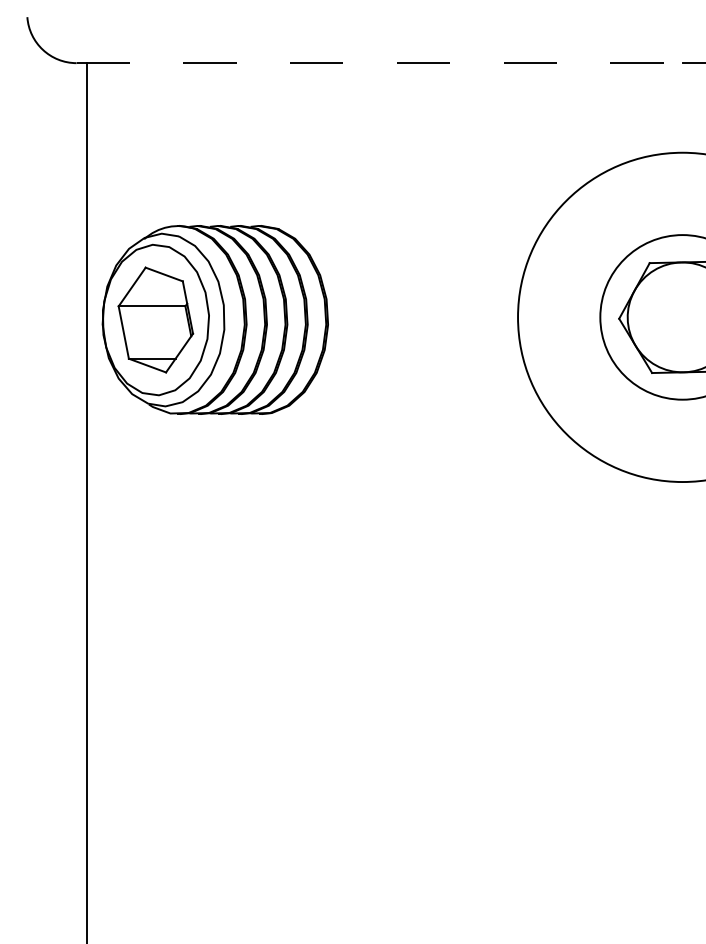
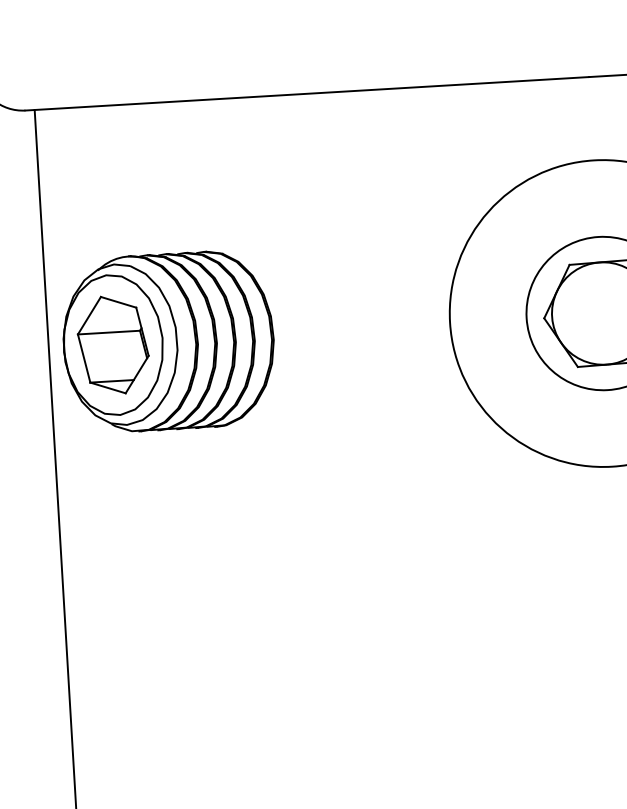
line: (379, 63) -> (307, 94), dashed -> solid

